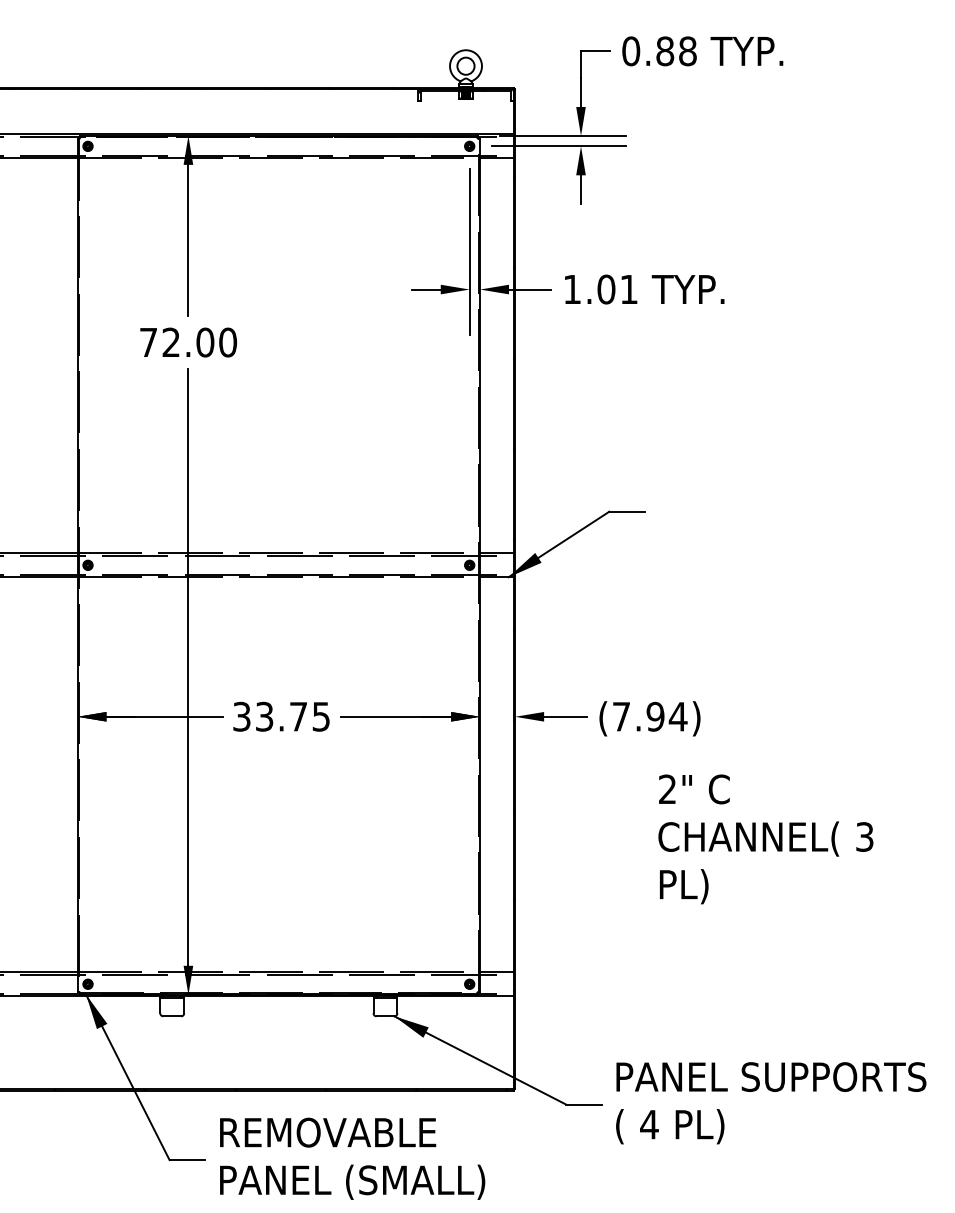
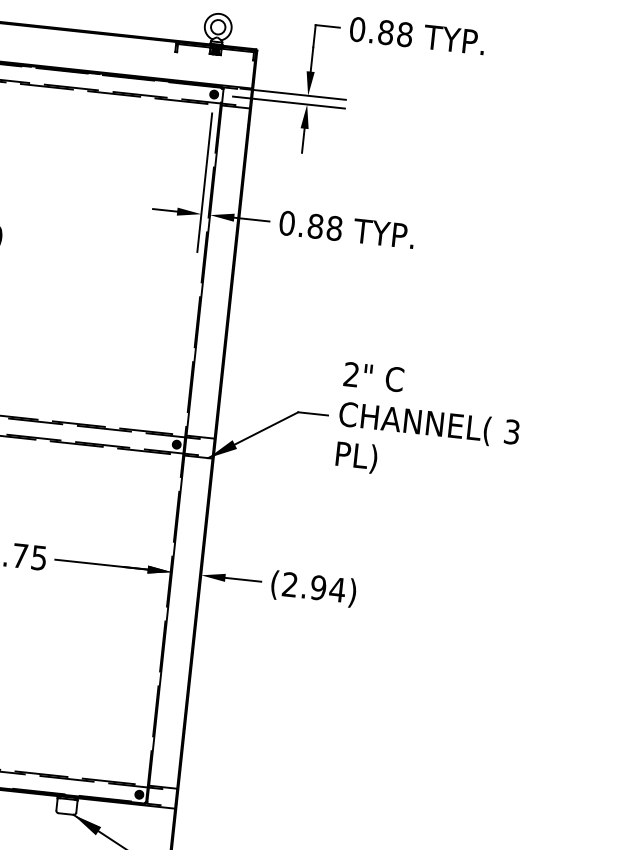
text: (600, 289) -> (310, 225), 1.01 -> 0.88
text: (621, 716) -> (290, 584), (7.94) -> (2.94)
text: (765, 839) -> (428, 425), moved

